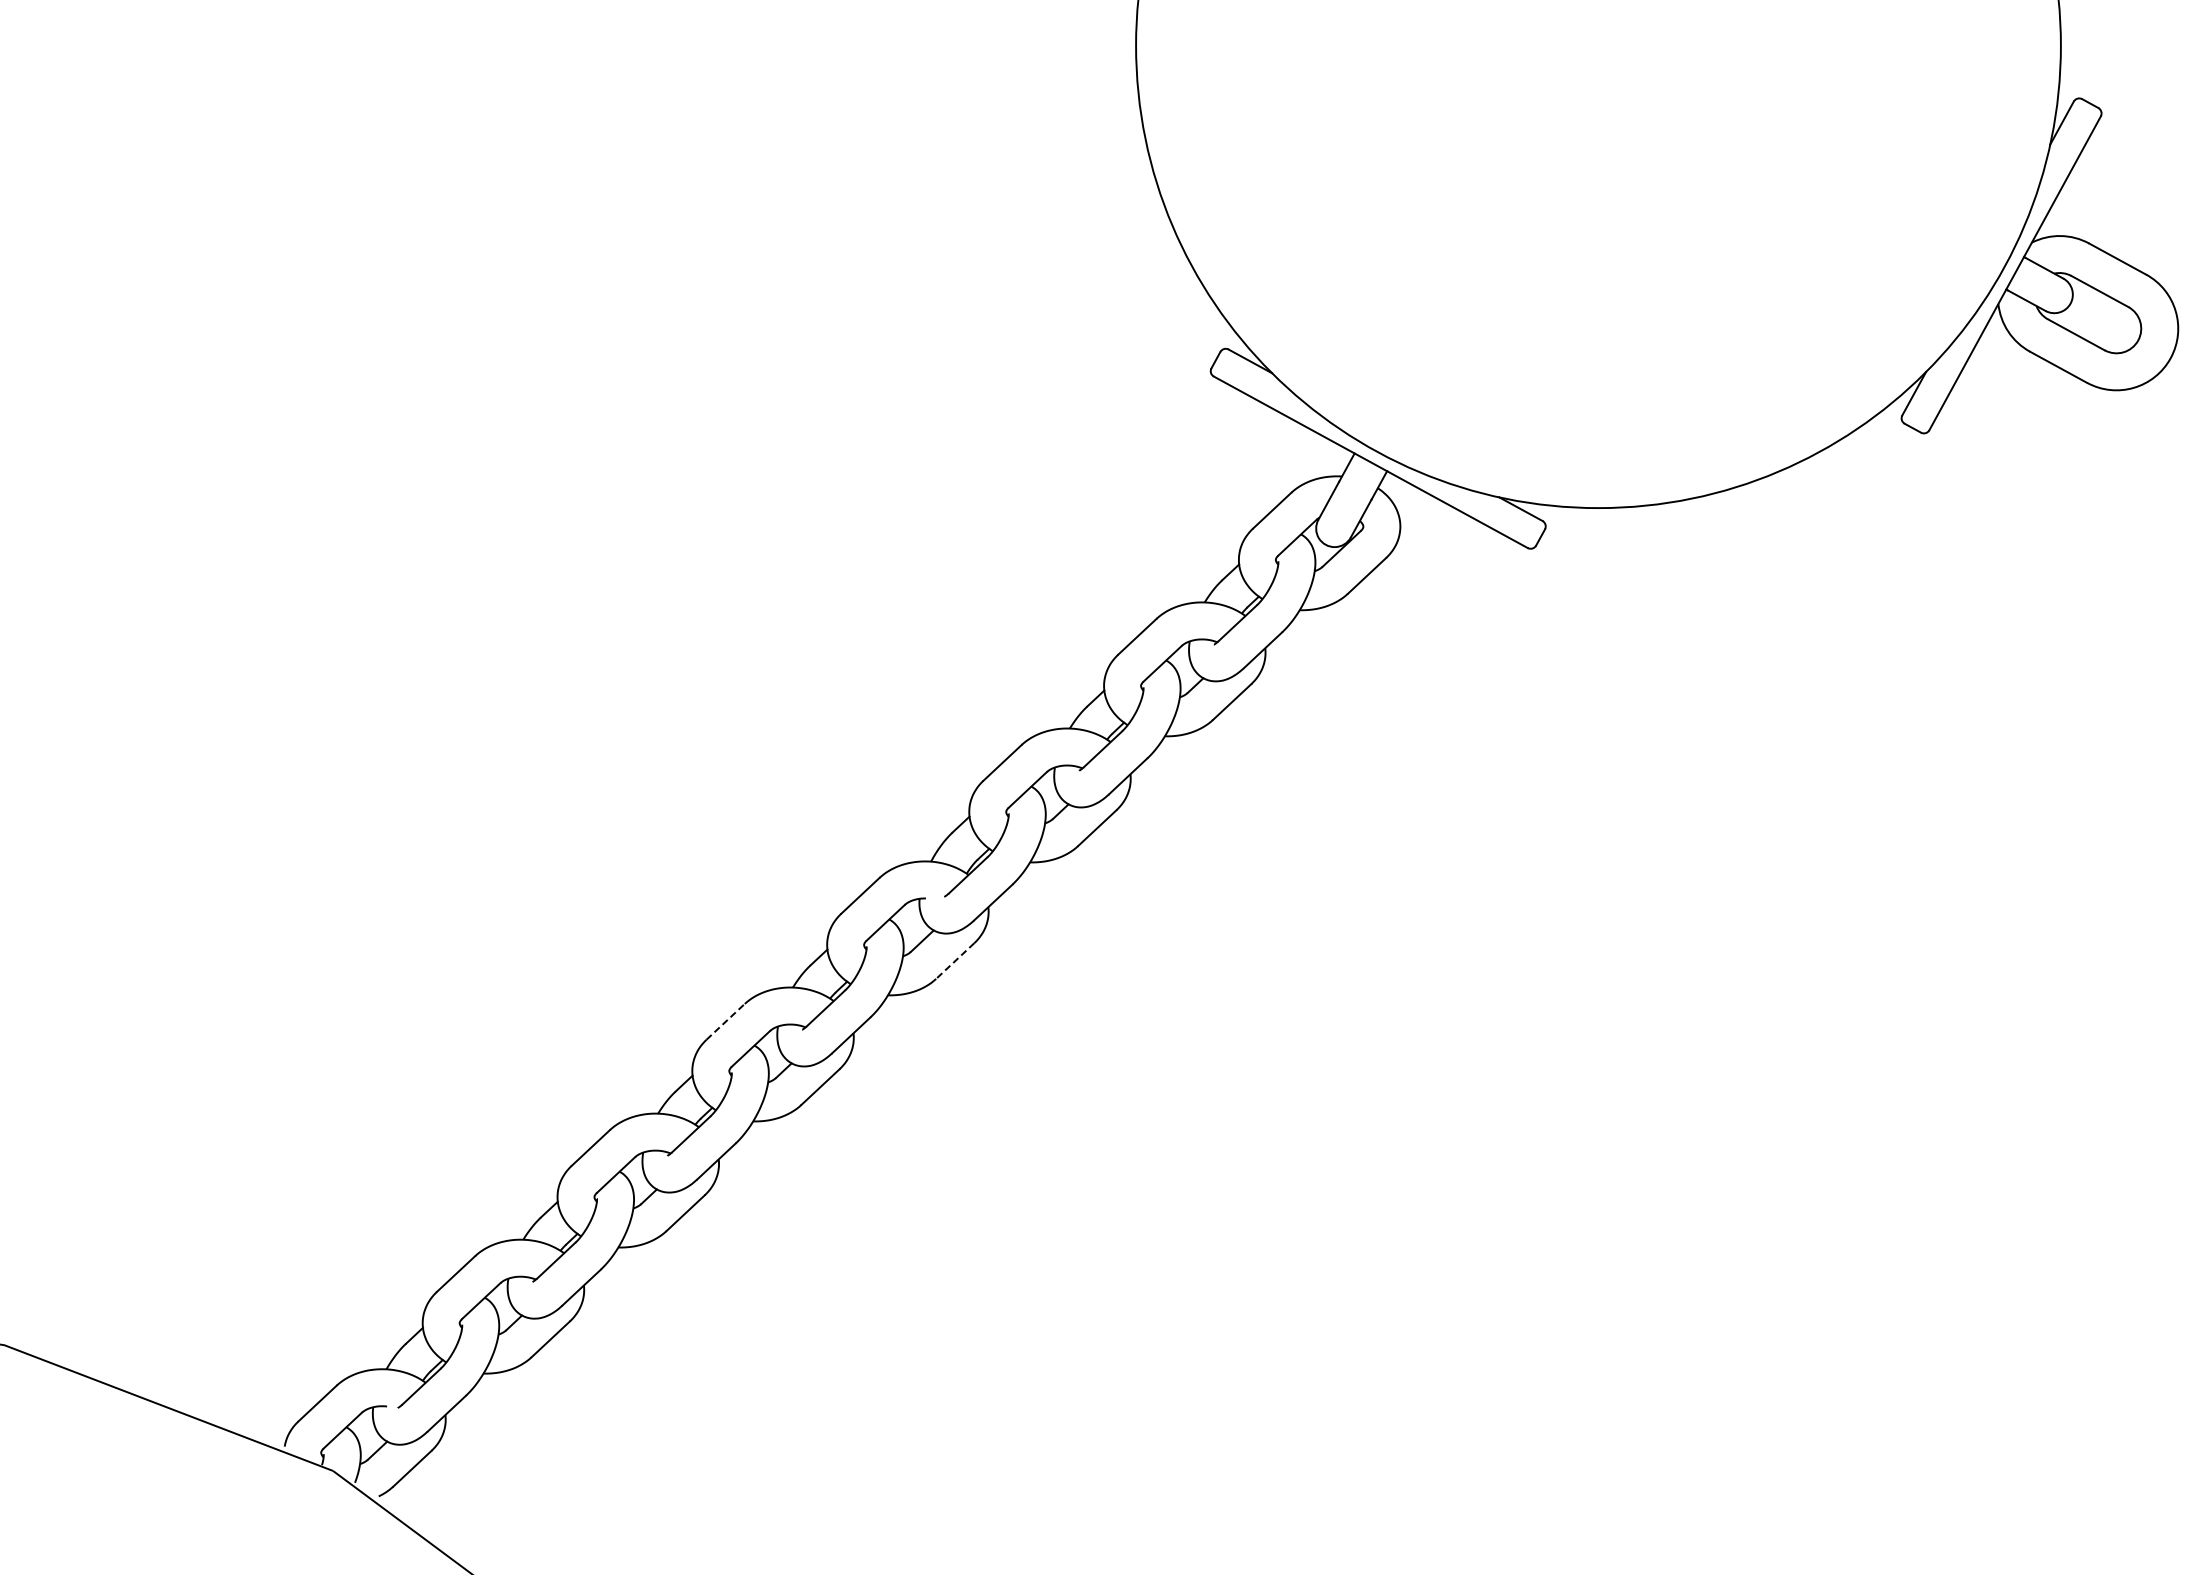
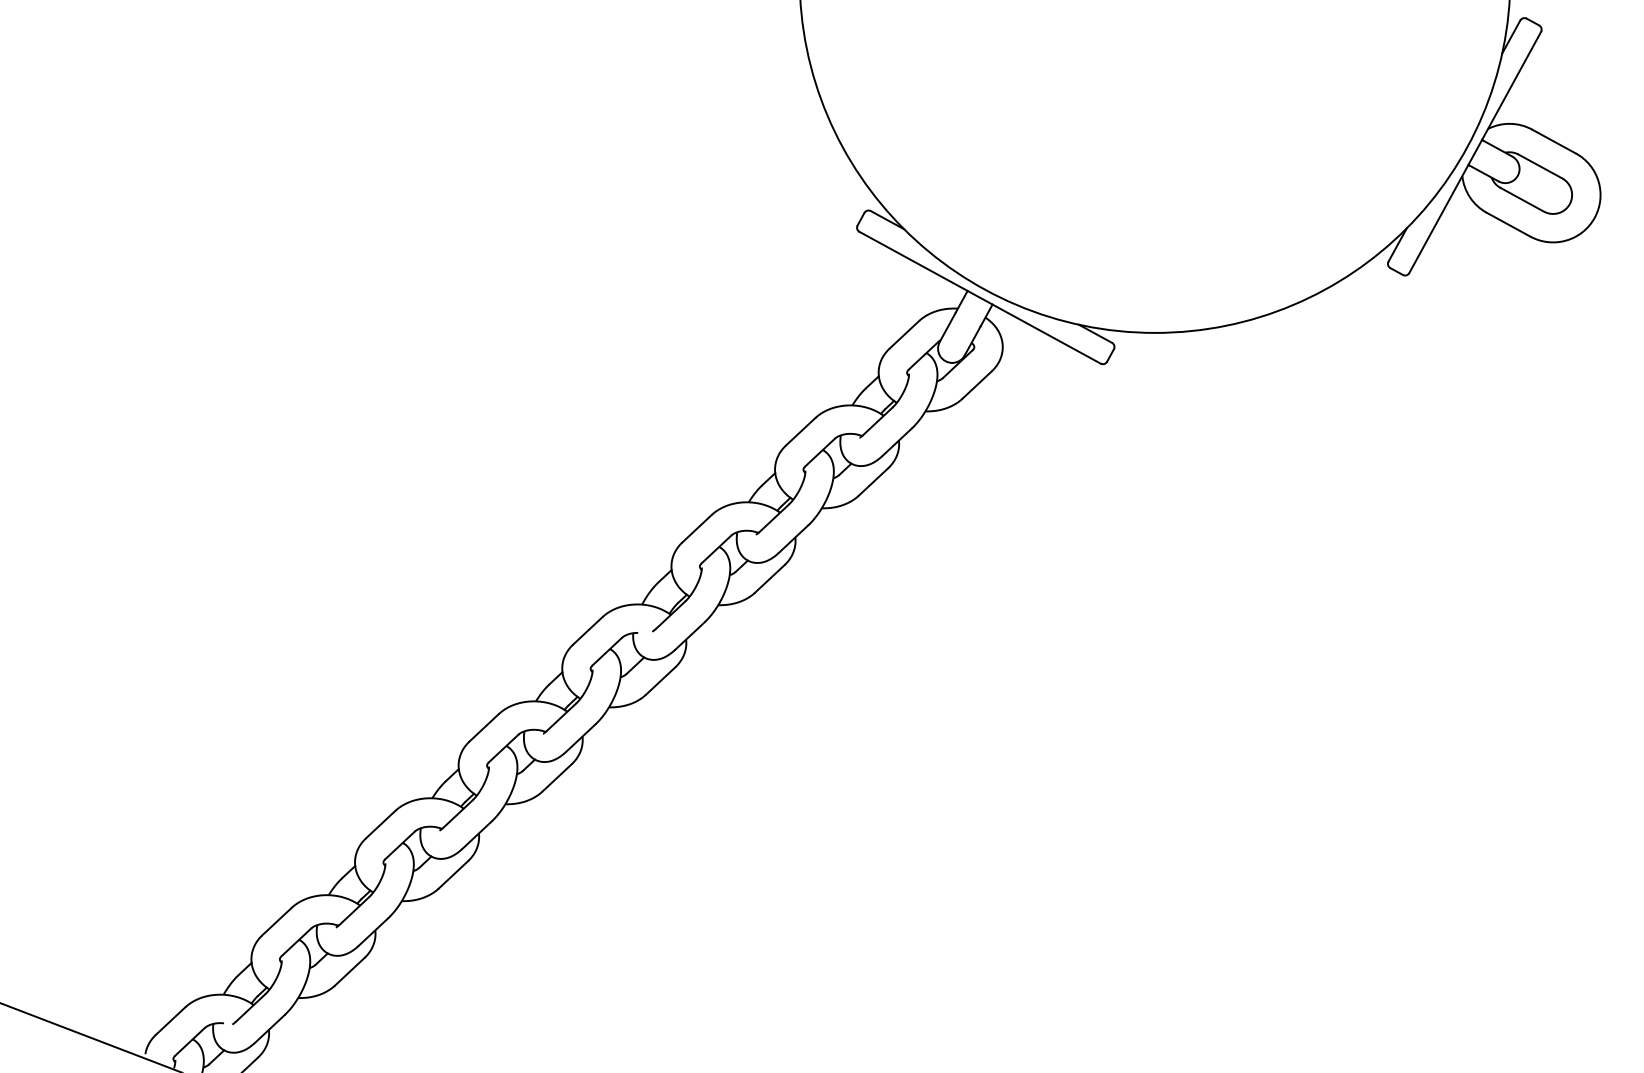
line: (954, 961) -> (660, 681), dashed -> solid
line: (726, 1021) -> (484, 727), dashed -> solid

